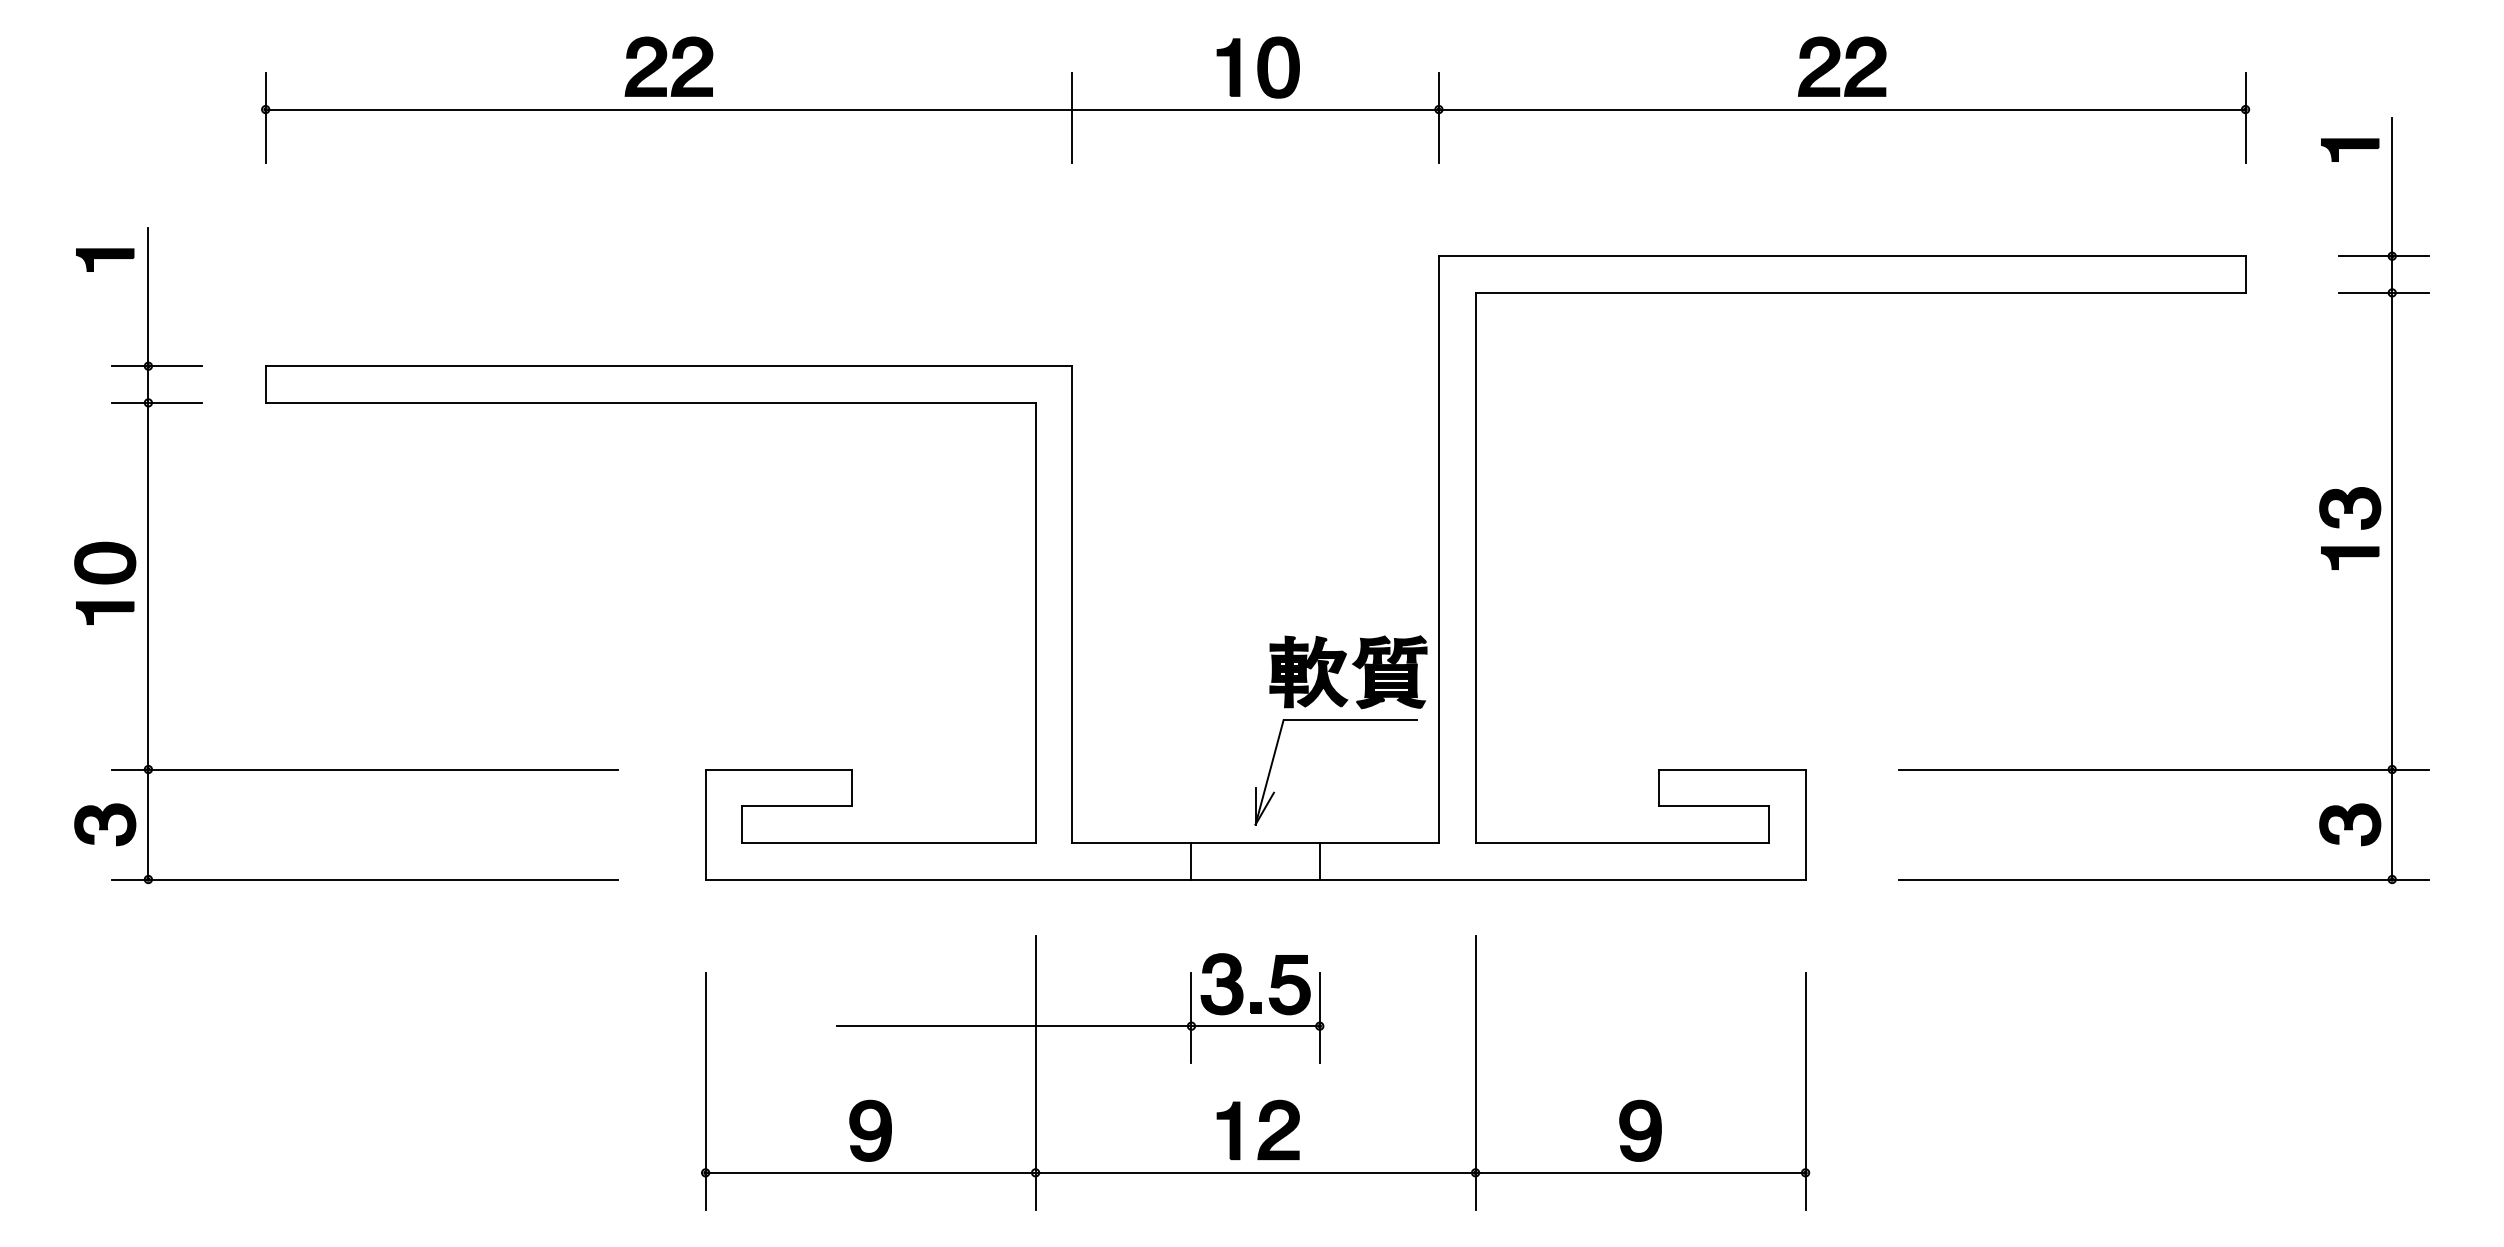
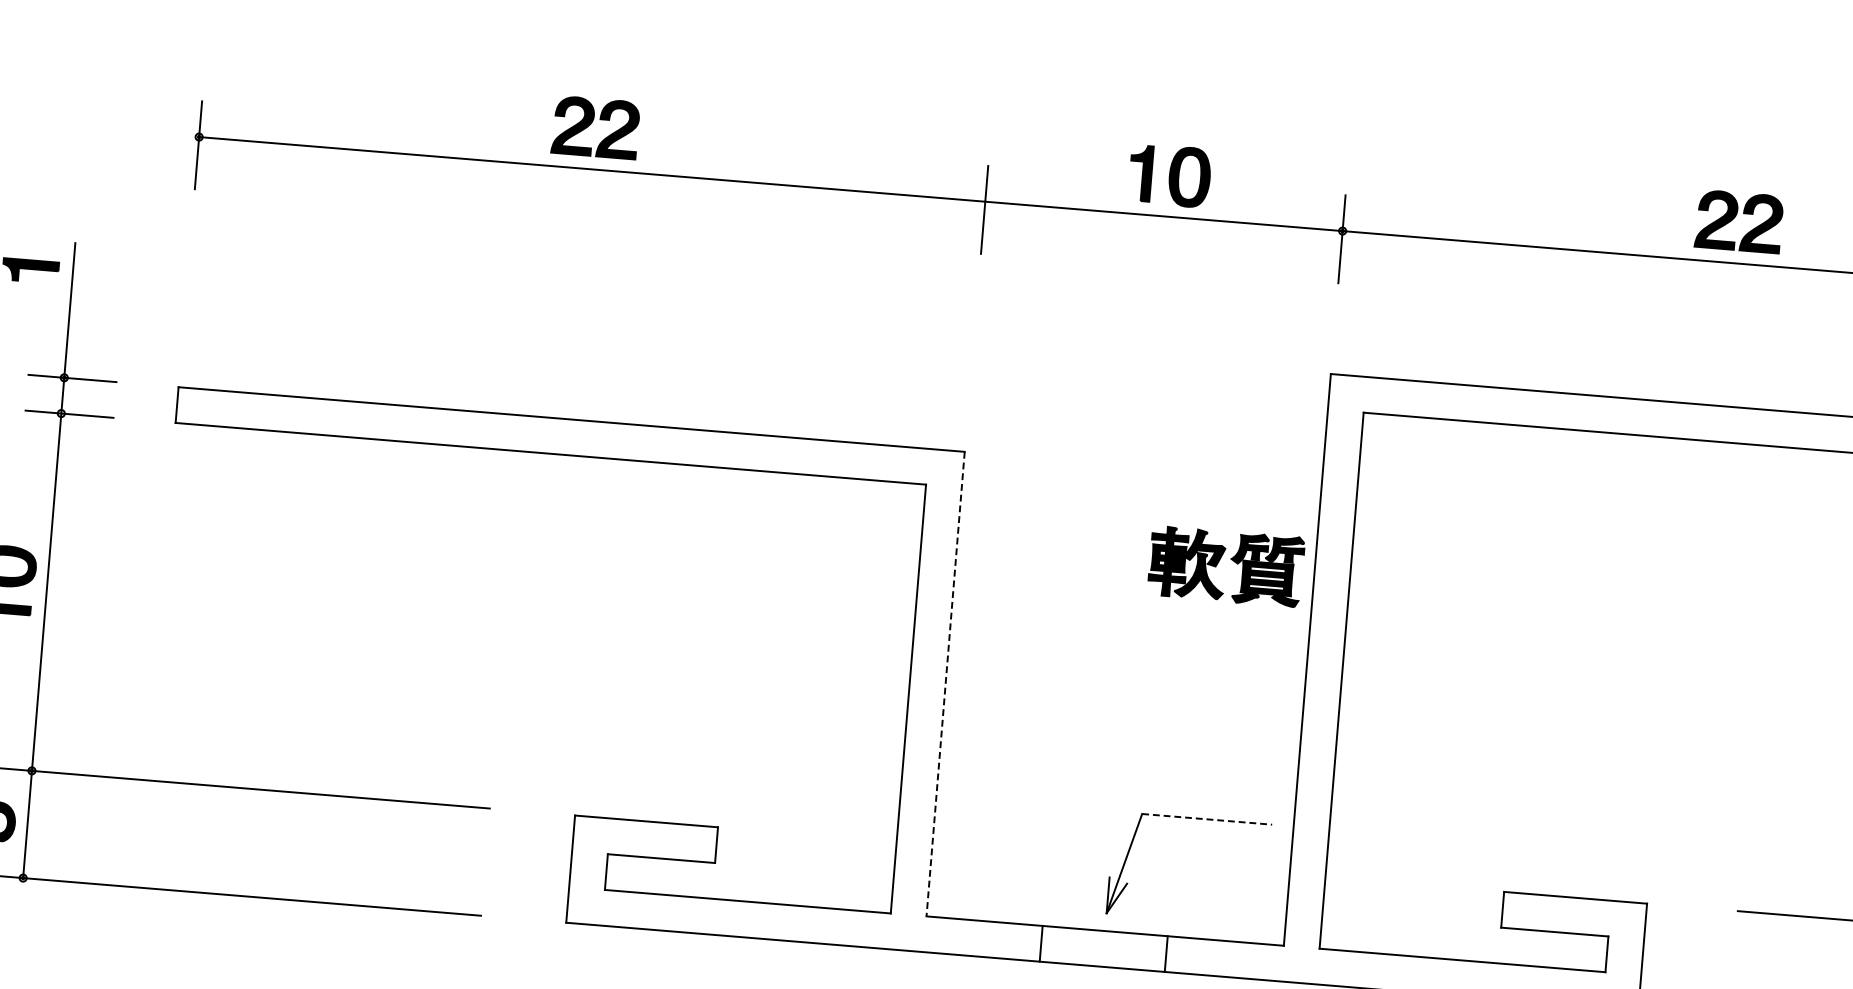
line: (1072, 605) -> (945, 685), solid -> dashed
part: (1340, 669) -> (1218, 563), moved
line: (1350, 720) -> (1207, 819), solid -> dashed

